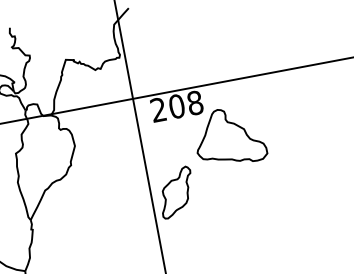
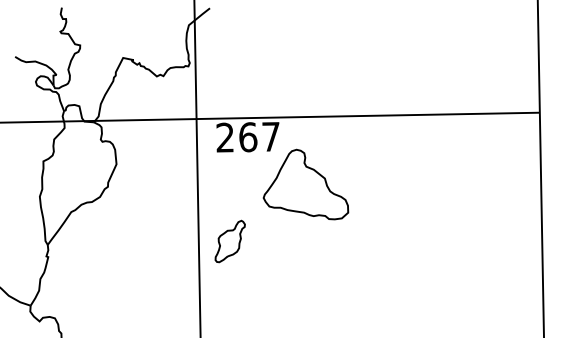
text: (185, 104) -> (259, 136), 208 -> 267
part: (176, 192) -> (230, 241), size x0.7

